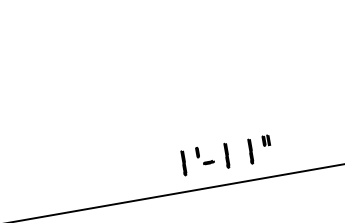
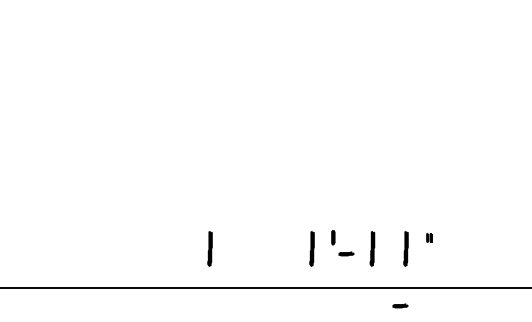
part: (266, 140) -> (429, 237), size x0.6
part: (110, 175) -> (209, 248), added
part: (253, 192) -> (400, 305), added

